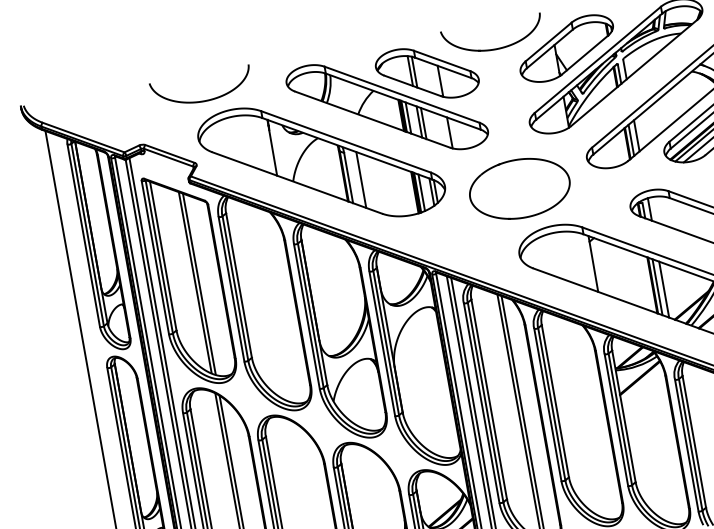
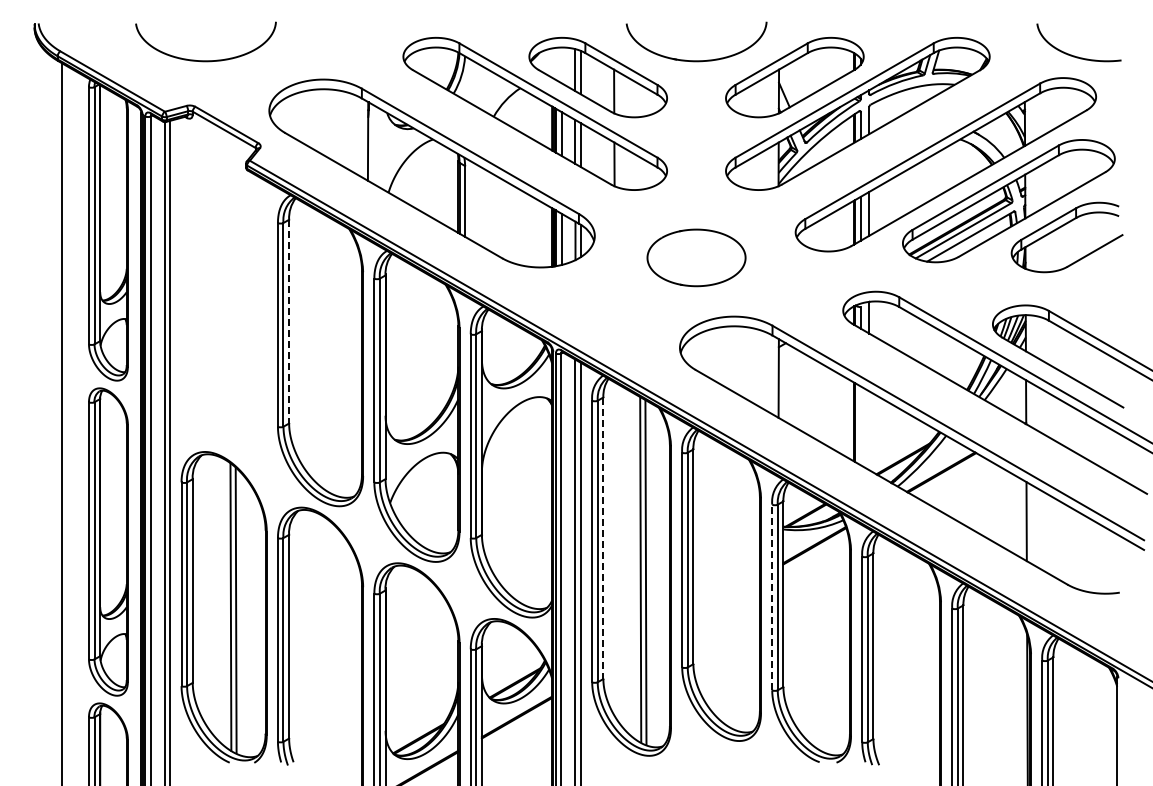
curve: (203, 100) -> (205, 60), moved
line: (360, 179) -> (481, 206), removed
part: (519, 188) -> (696, 257), size x0.7
part: (189, 279) -> (223, 301), removed
line: (239, 285) -> (289, 321), solid -> dashed
line: (657, 287) -> (860, 425), removed
line: (664, 289) -> (869, 430), removed
line: (489, 399) -> (603, 538), solid -> dashed
line: (616, 420) -> (772, 597), solid -> dashed

